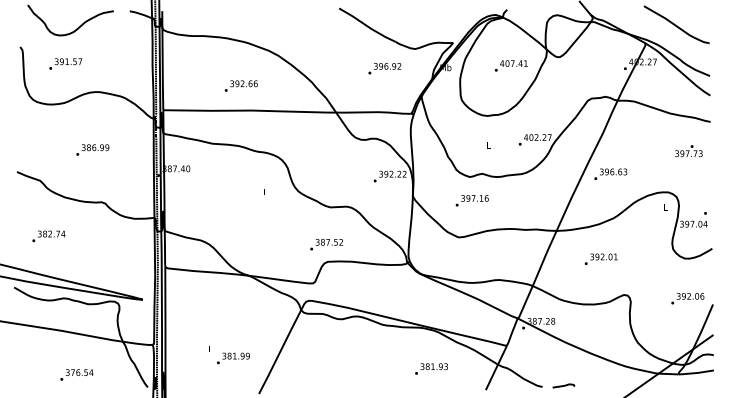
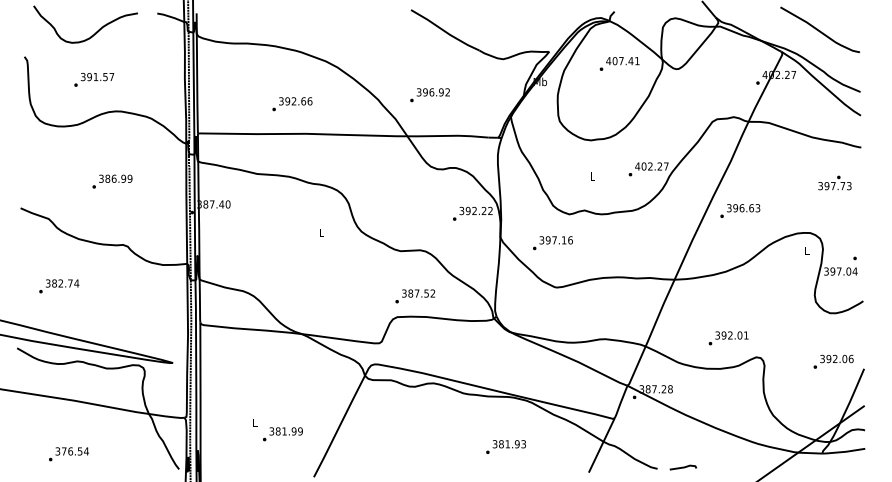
text: (65, 63) -> (93, 79), moved
text: (511, 65) -> (619, 63), moved
text: (384, 68) -> (429, 94), moved
text: (471, 200) -> (552, 242), moved
text: (326, 244) -> (415, 296), moved
text: (600, 258) -> (727, 337), moved
text: (431, 368) -> (505, 446), moved
text: (76, 374) -> (68, 453), moved

